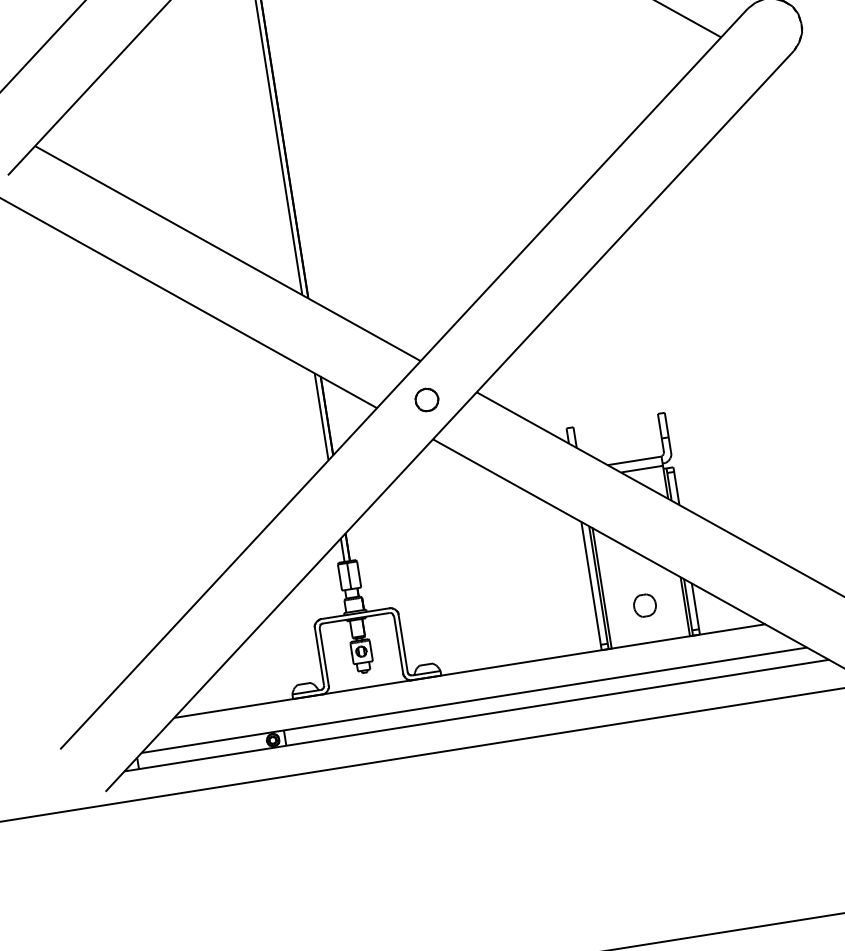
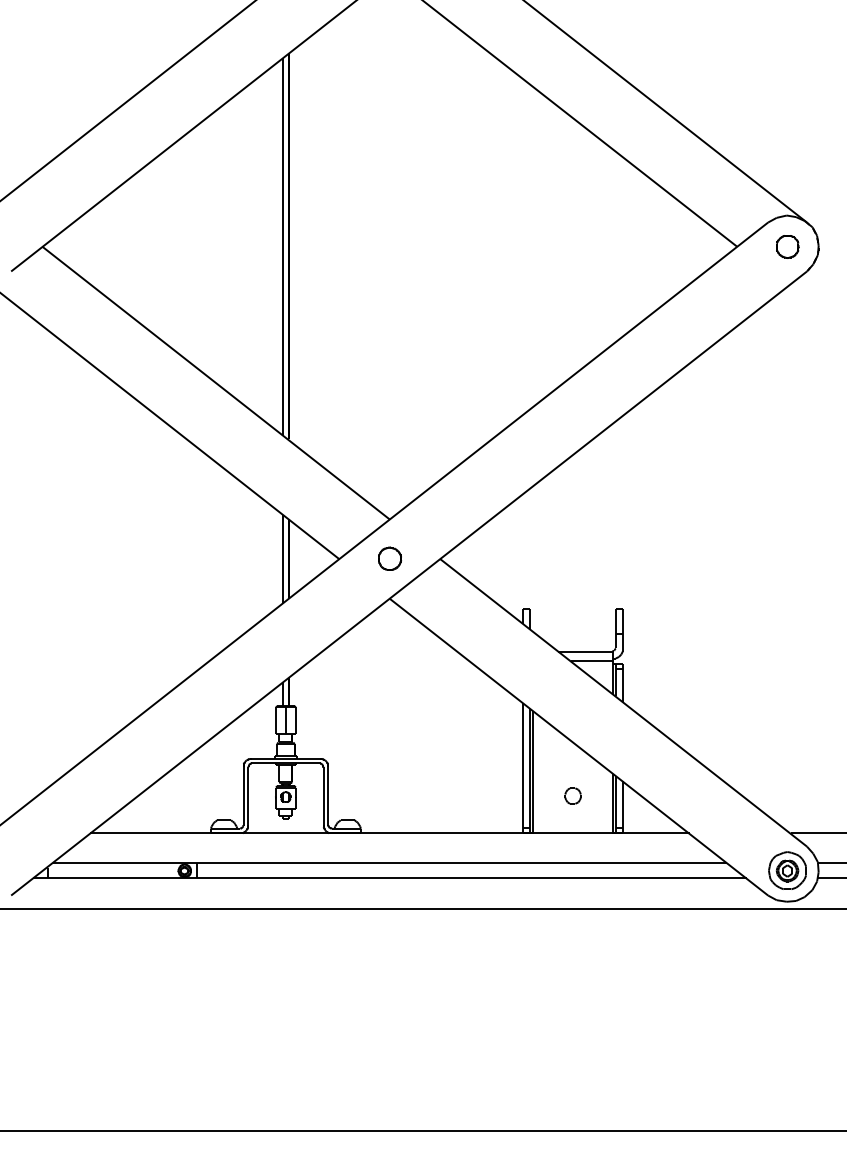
part: (770, 29) -> (787, 246), added
part: (644, 605) -> (572, 795), size x0.71

